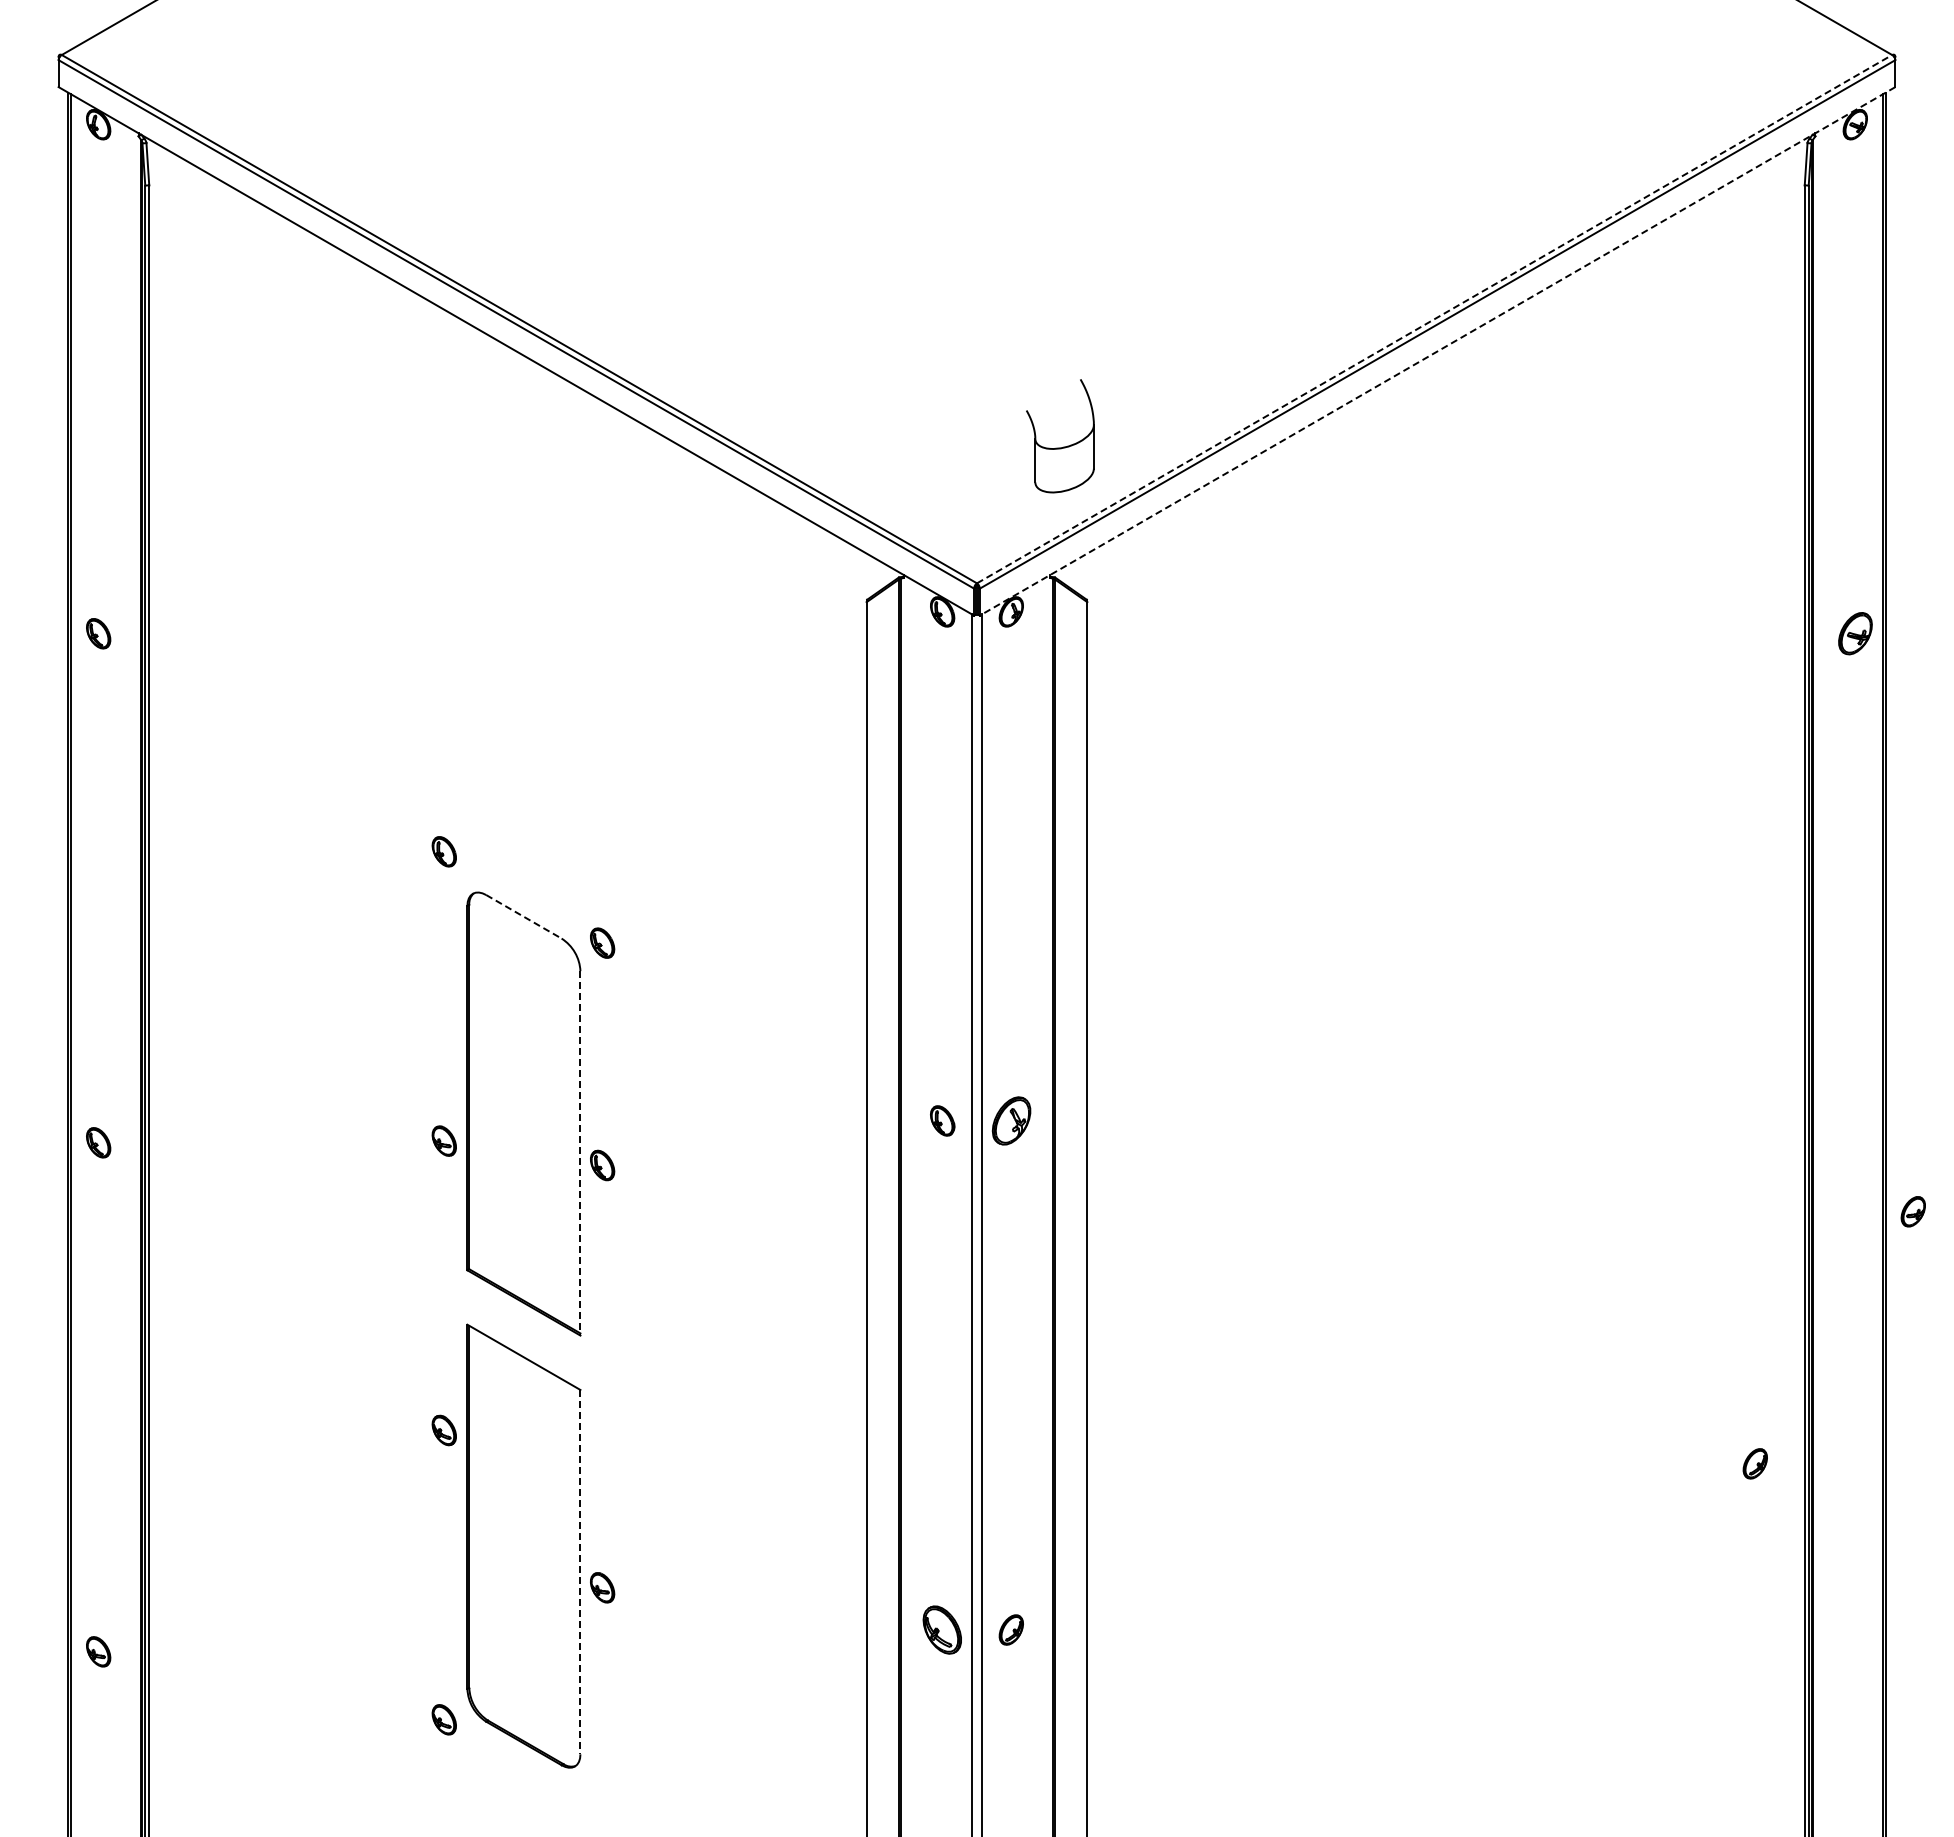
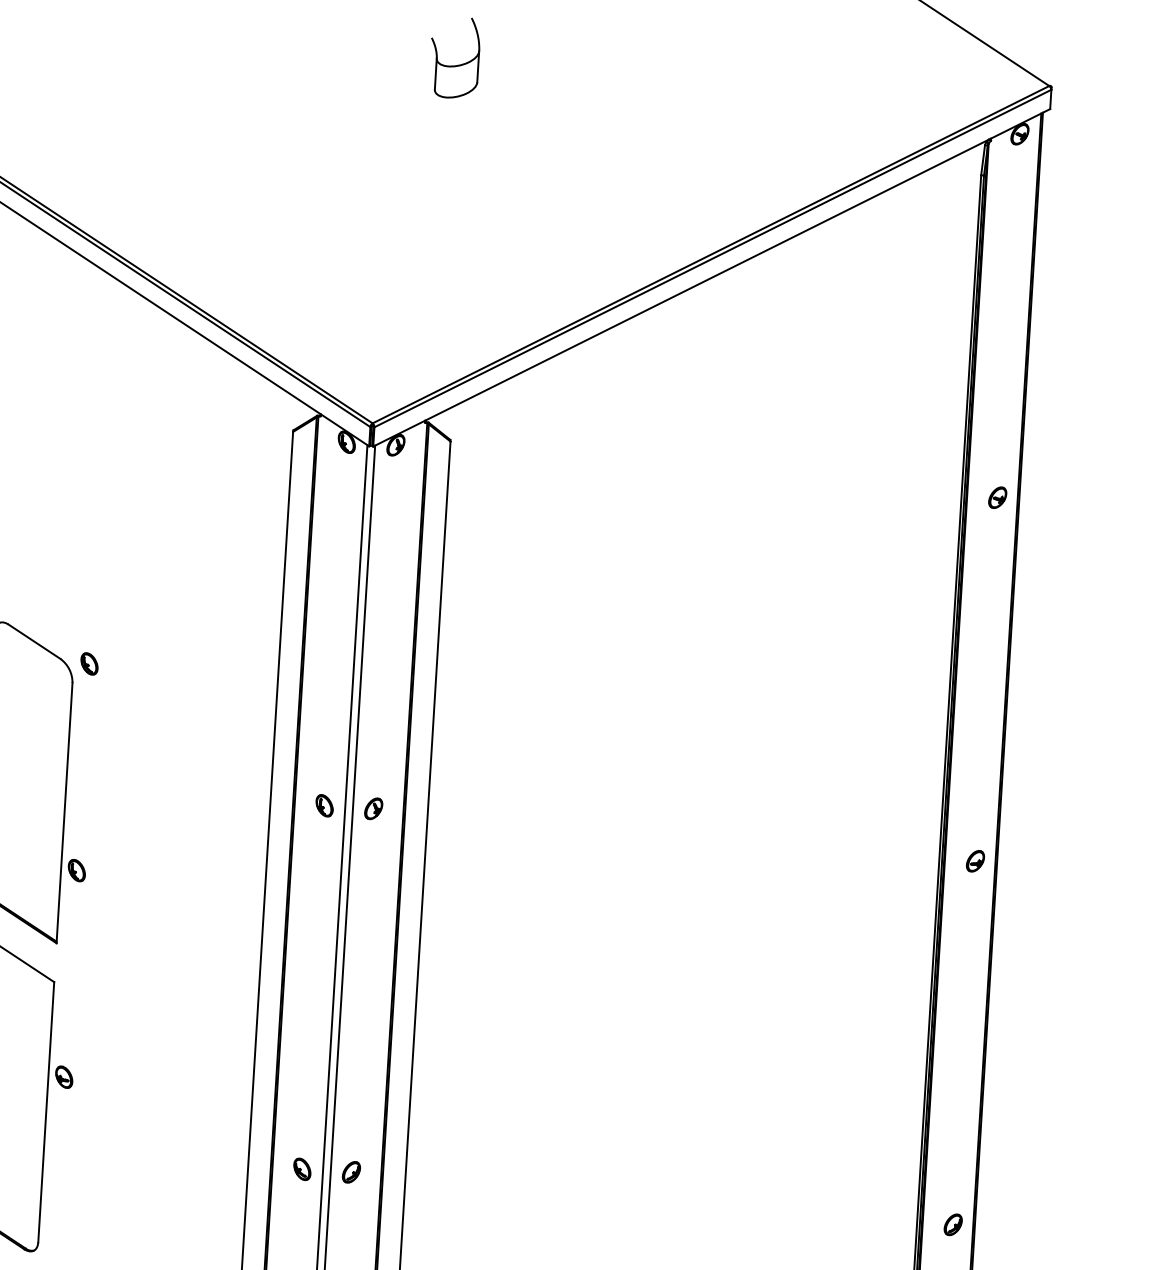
line: (1435, 318) -> (711, 254), dashed -> solid
line: (1437, 351) -> (711, 277), dashed -> solid
part: (1063, 446) -> (456, 65), moved
part: (1854, 633) -> (997, 497), size x0.71
line: (523, 916) -> (34, 641), dashed -> solid
part: (1010, 1120) -> (373, 808), size x0.62
line: (580, 1153) -> (64, 813), dashed -> solid
part: (602, 1165) -> (76, 870), moved
part: (1912, 1211) -> (974, 861), moved
part: (1754, 1463) -> (952, 1224), moved
line: (580, 1572) -> (46, 1112), dashed -> solid
part: (602, 1587) -> (64, 1077), moved
part: (942, 1629) -> (302, 1168), size x0.62

